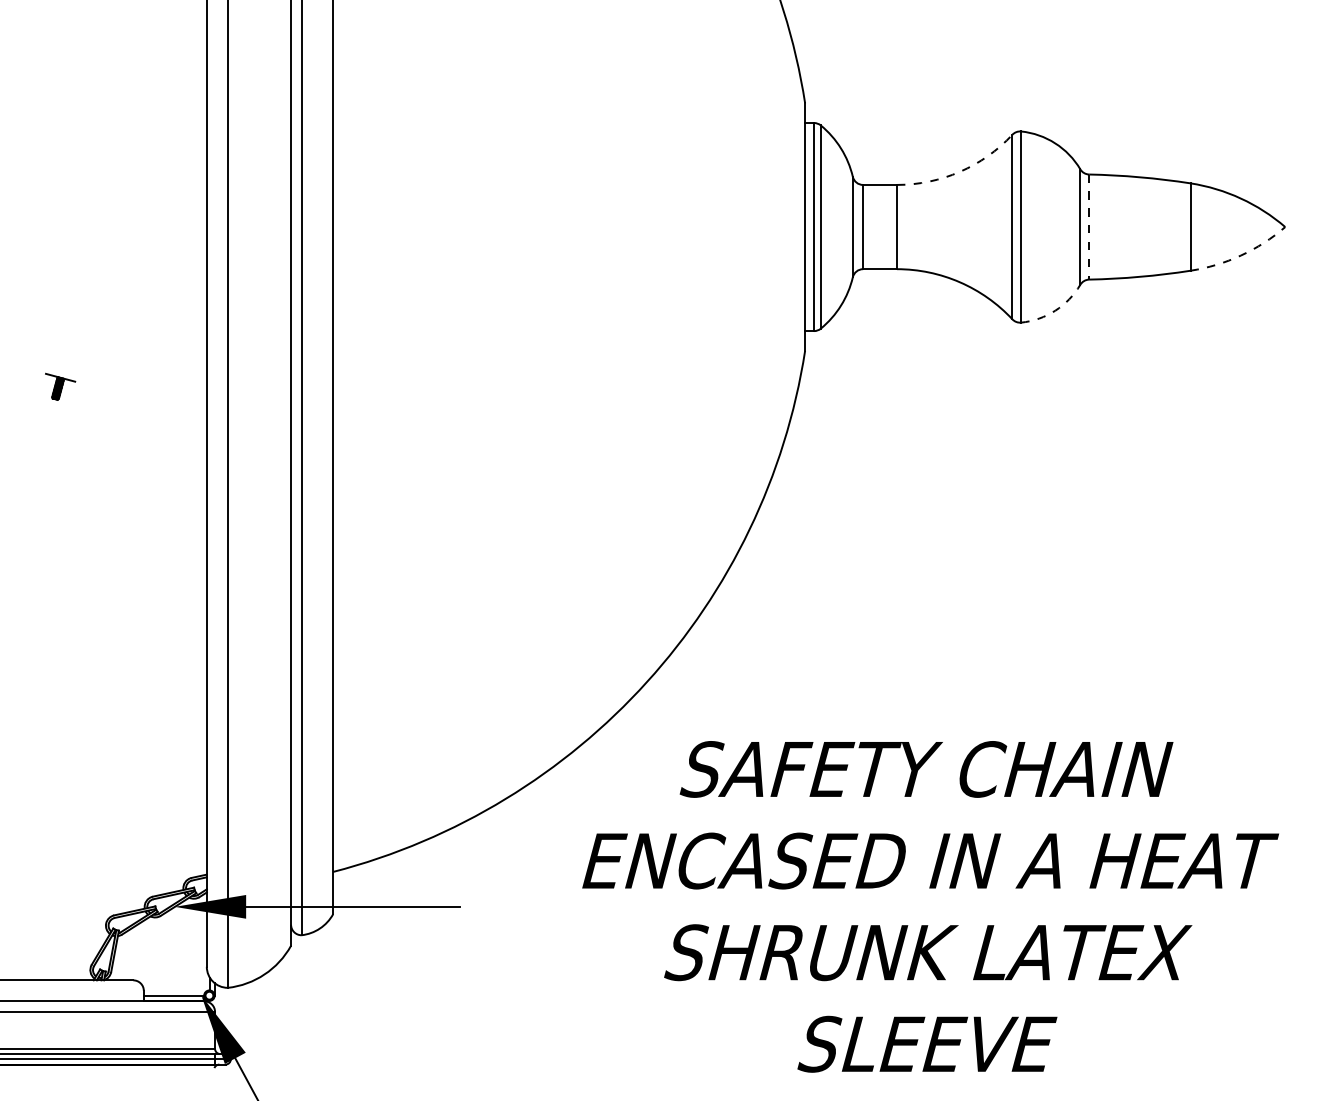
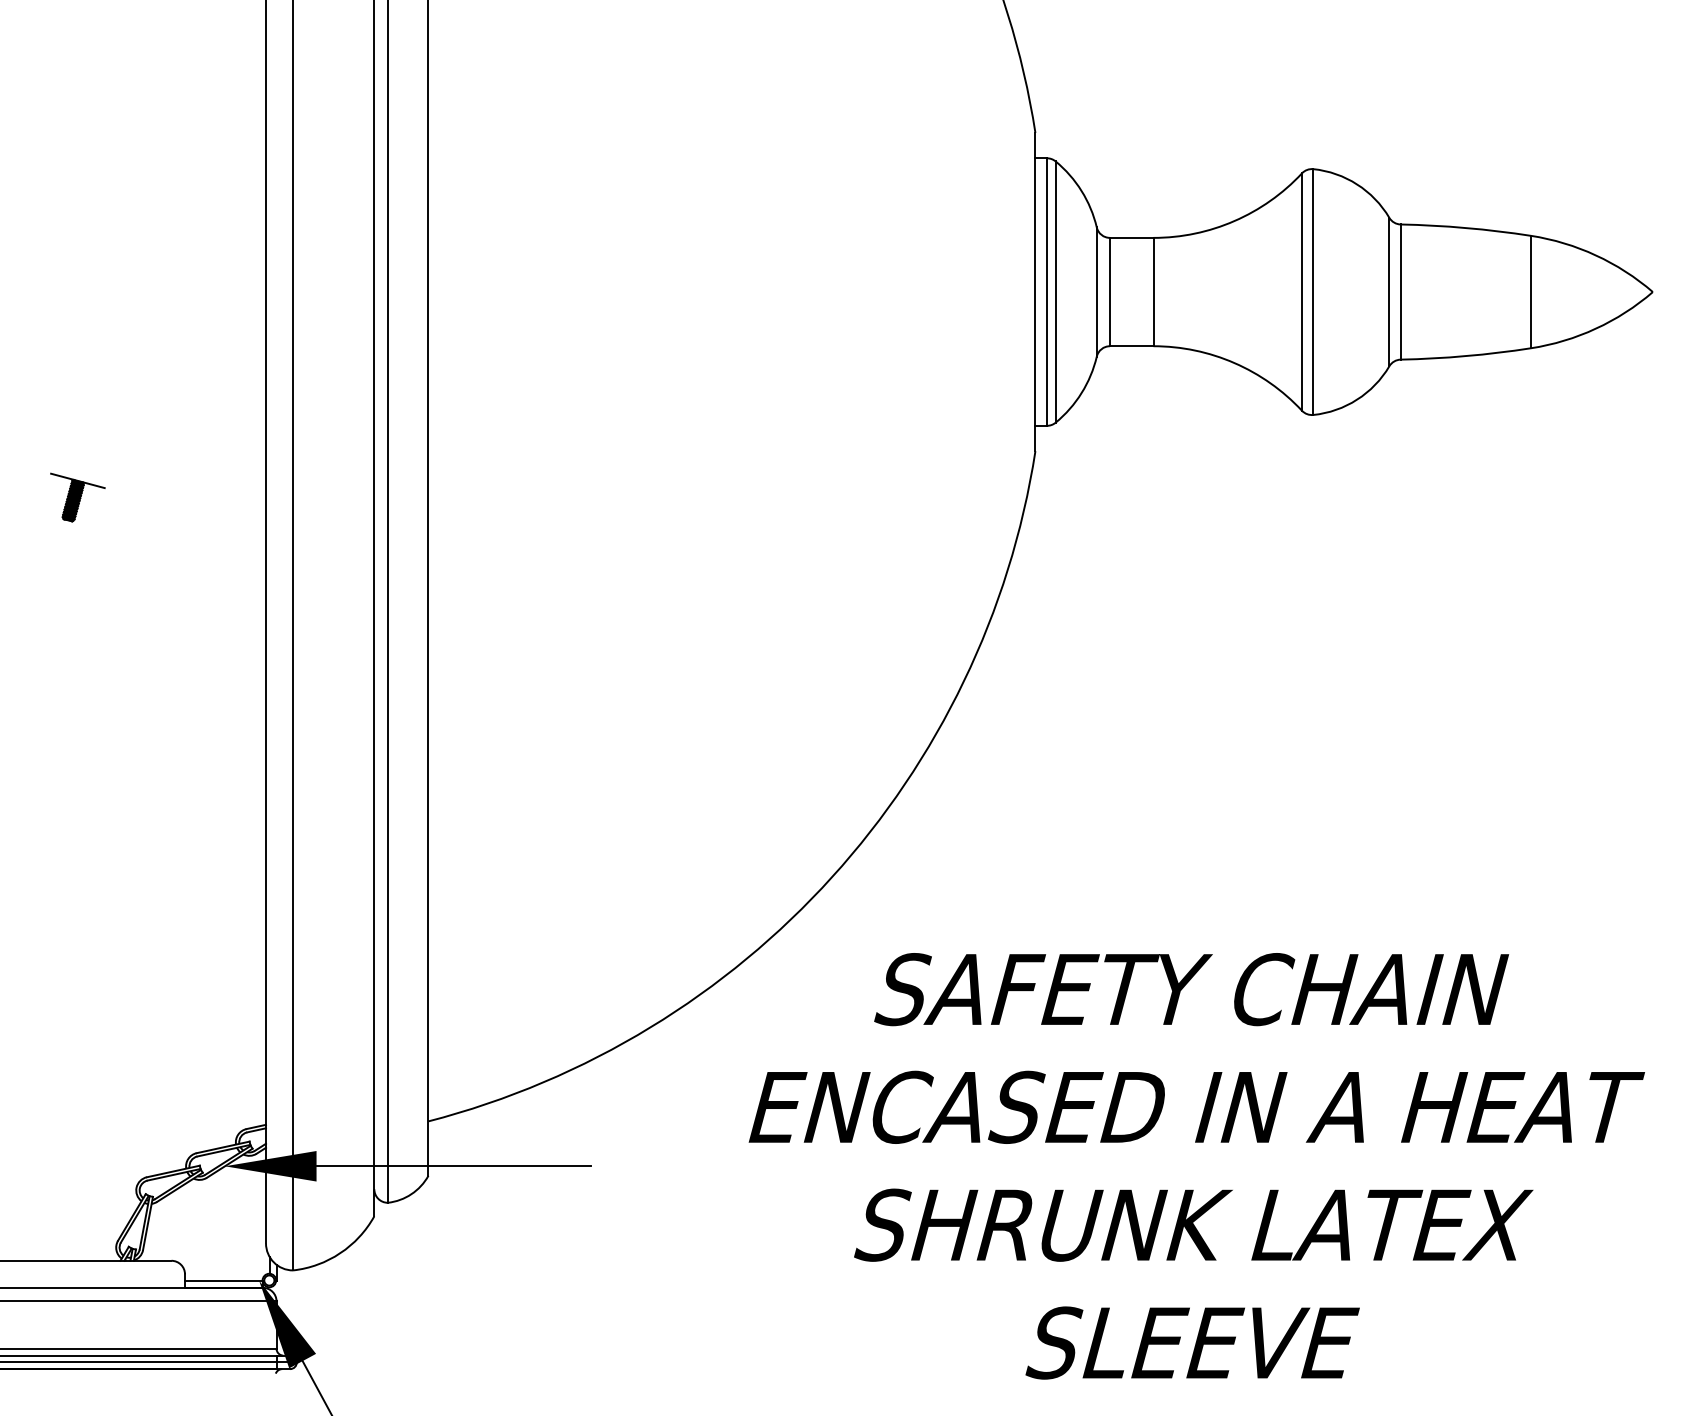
arc: (959, 172) -> (1234, 221), dashed -> solid
line: (1089, 227) -> (1400, 292), dashed -> solid
arc: (1240, 255) -> (1595, 328), dashed -> solid
arc: (1055, 310) -> (1357, 399), dashed -> solid
part: (60, 386) -> (77, 497), size x1.43

